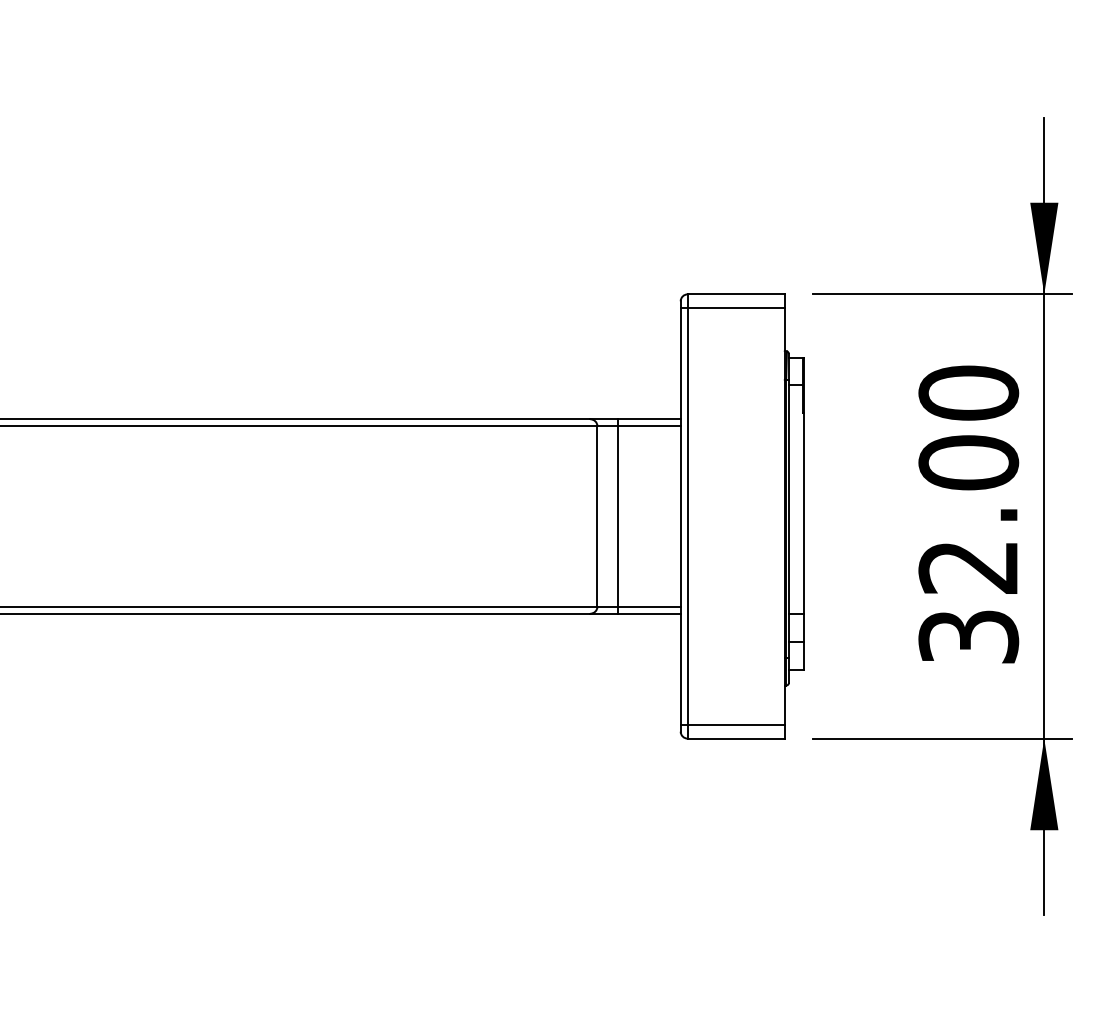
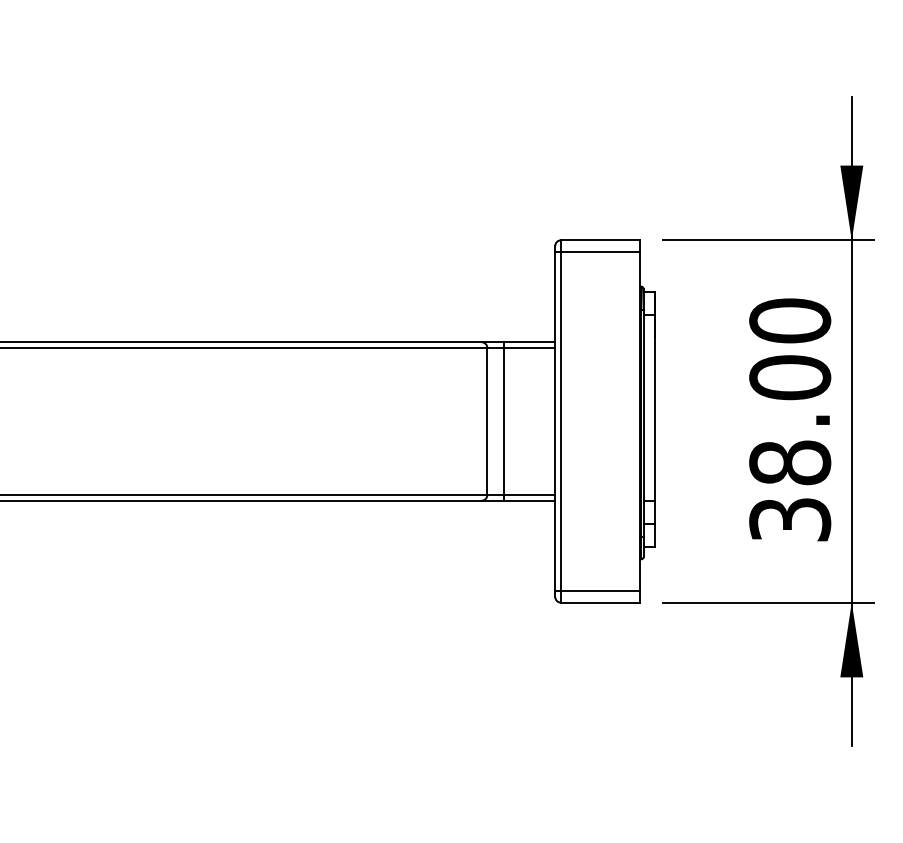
text: (968, 566) -> (789, 462), 32.00 -> 38.00

